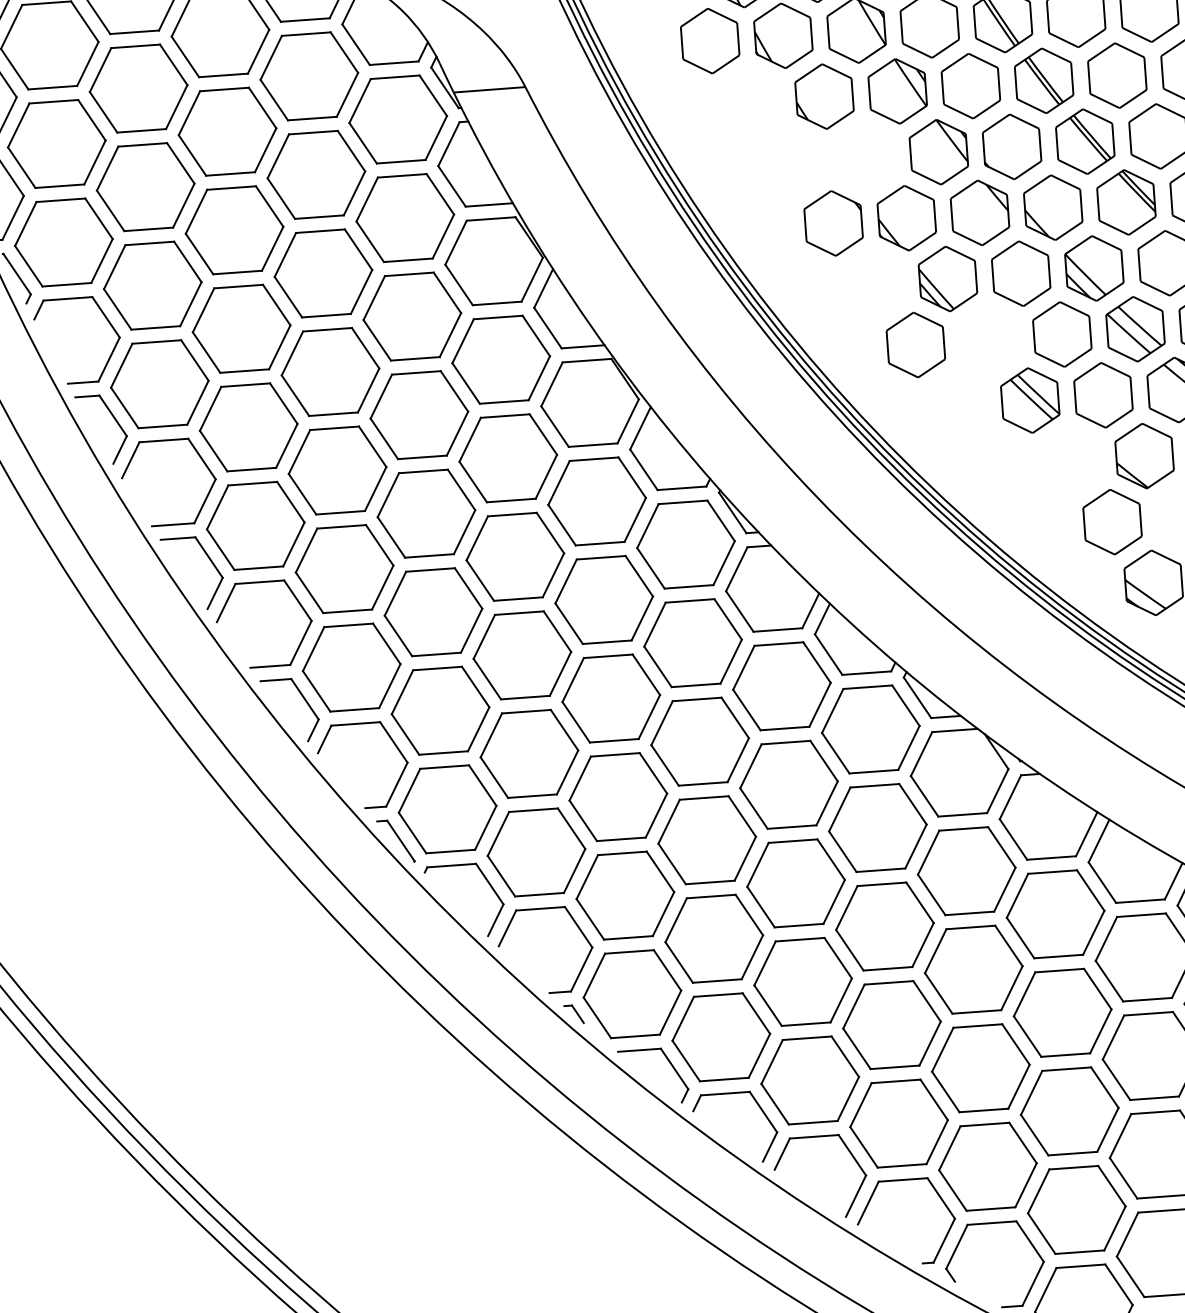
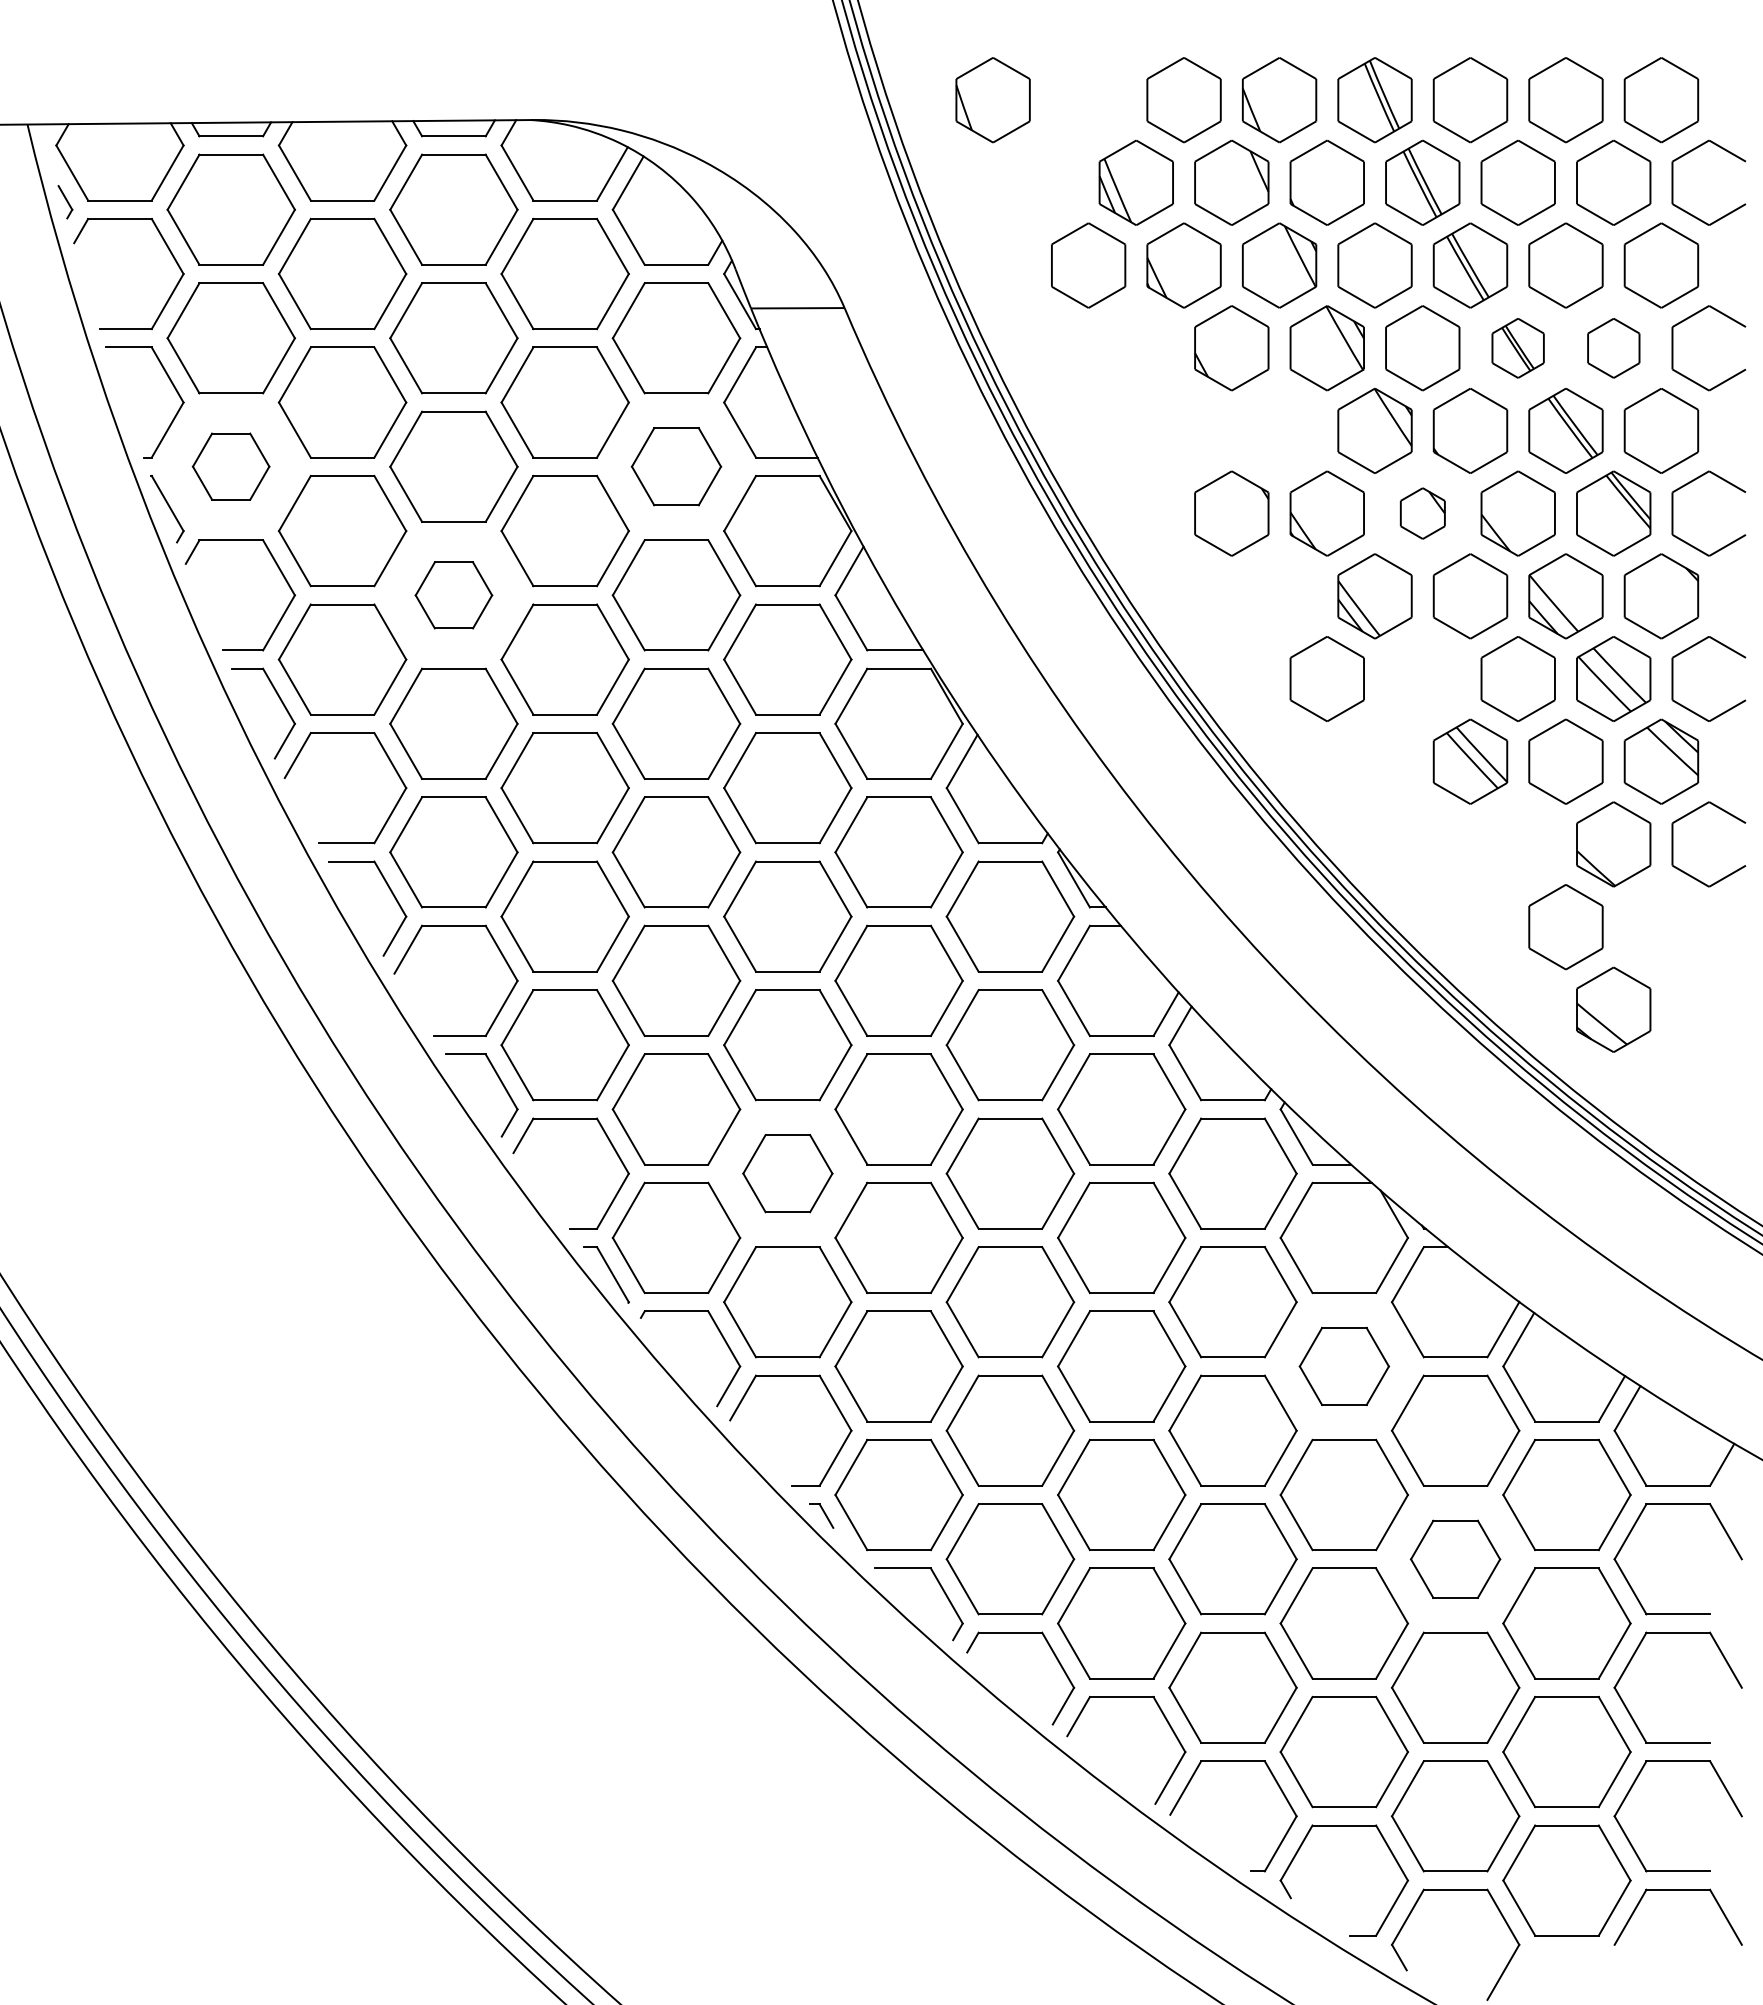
part: (1117, 75) -> (1613, 348), size x0.7
part: (1043, 81) -> (1517, 348), size x0.7
part: (979, 212) -> (1422, 513), size x0.6
part: (405, 217) -> (676, 466), size x0.7
part: (63, 242) -> (230, 466), size x0.6
part: (241, 328) -> (453, 595), size x0.6
part: (529, 753) -> (787, 1173), size x0.7
part: (966, 871) -> (1344, 1366), size x0.7
part: (1062, 1013) -> (1455, 1559), size x0.7

